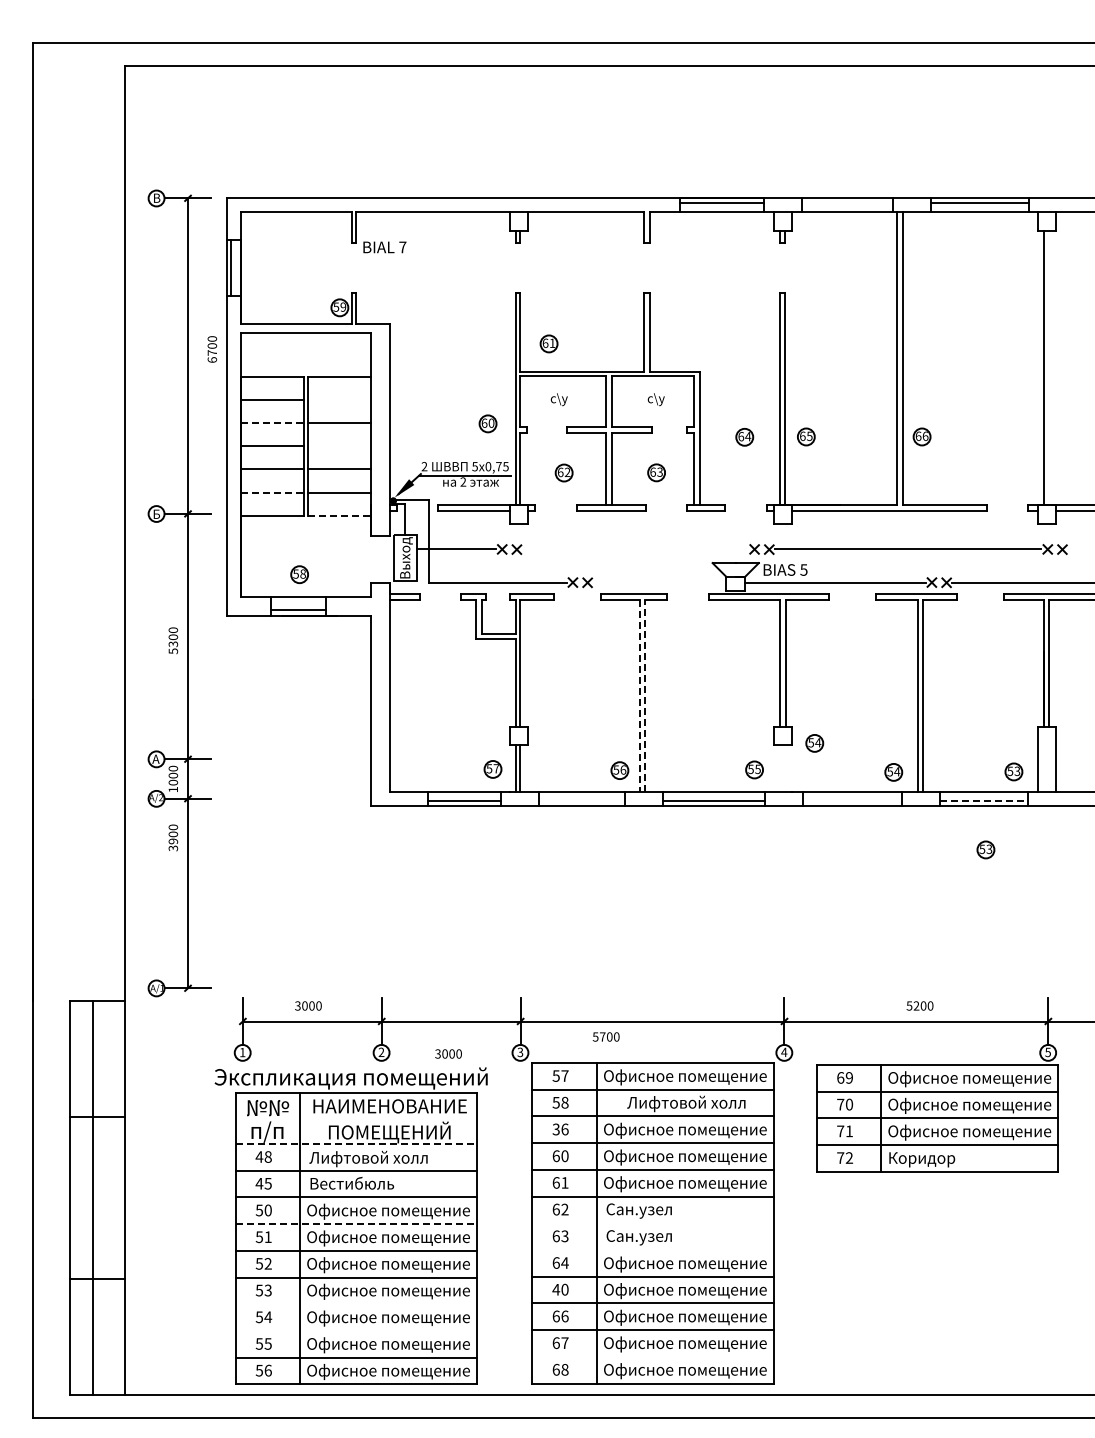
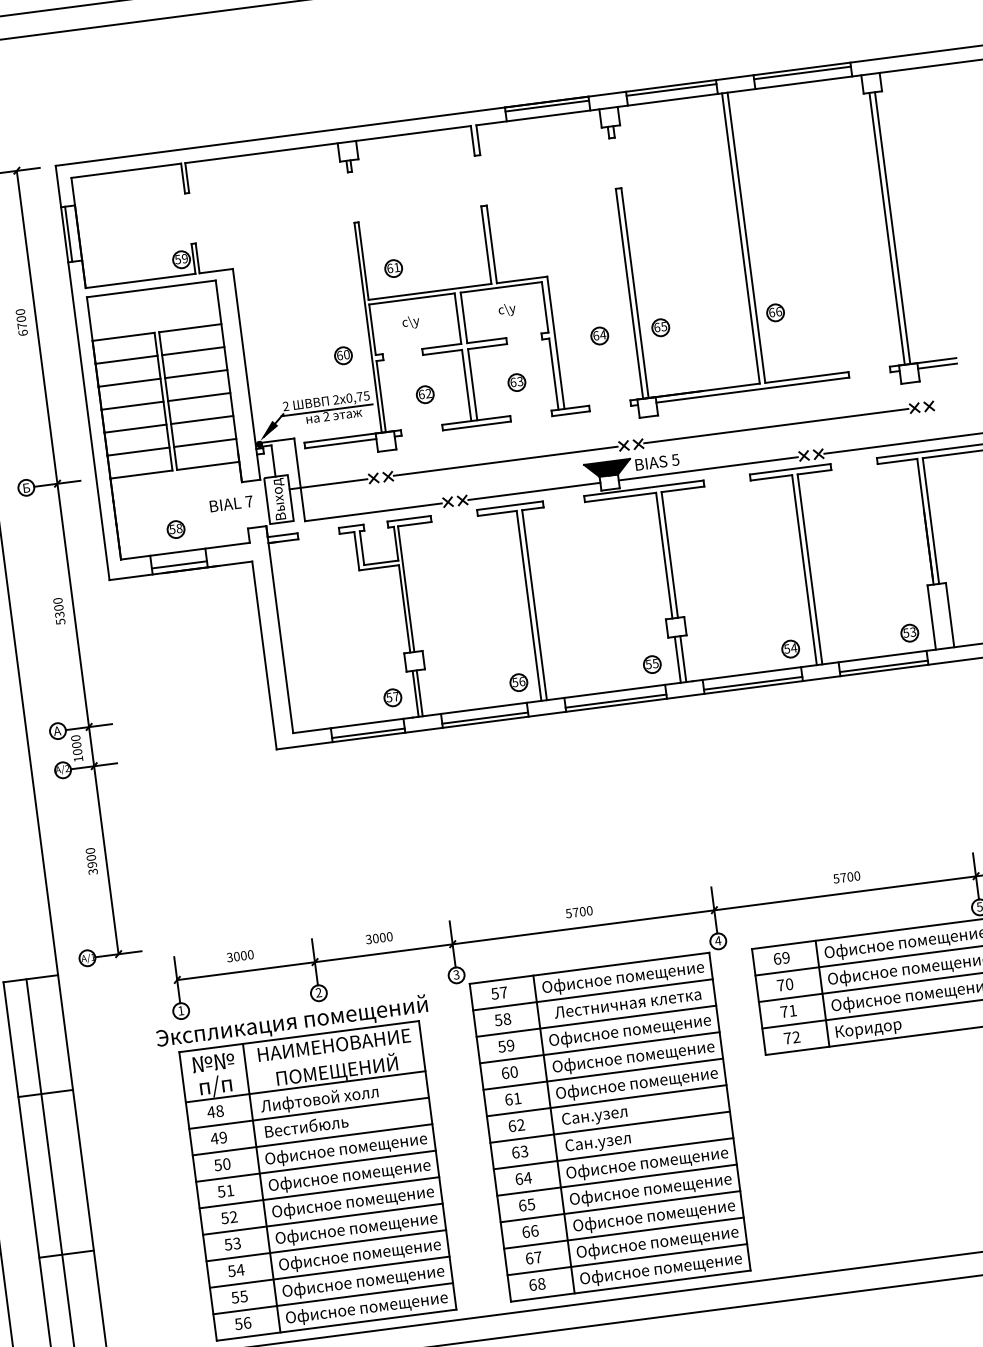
line: (847, 202) -> (671, 89), added
text: (384, 247) -> (231, 504), moved
text: (212, 349) -> (21, 322), moved
line: (1049, 367) -> (892, 227), added
line: (339, 399) -> (193, 350), added
line: (272, 423) -> (129, 383), dashed -> solid
line: (339, 446) -> (199, 397), added
text: (474, 466) -> (335, 399), 5 -> 2
line: (272, 492) -> (138, 451), dashed -> solid
line: (340, 515) -> (208, 465), dashed -> solid
line: (635, 549) -> (505, 461), added
fill: (735, 569) -> (607, 468), added
line: (659, 582) -> (533, 490), added
line: (639, 695) -> (528, 605), dashed -> solid
line: (645, 695) -> (534, 604), dashed -> solid
part: (814, 743) -> (708, 630), removed
line: (780, 768) -> (677, 659), added
line: (786, 768) -> (683, 659), added
line: (581, 801) -> (484, 718), added
line: (851, 801) -> (752, 683), added
line: (984, 801) -> (884, 666), dashed -> solid
text: (173, 837) -> (91, 860), moved
part: (985, 849) -> (891, 713), removed
text: (916, 1005) -> (843, 877), 5200 -> 5700
text: (605, 1036) -> (578, 911), moved
text: (448, 1053) -> (379, 937), moved
text: (686, 1103) -> (627, 1004), Лифтовой холл -> Лестничная клетка
text: (560, 1129) -> (506, 1046), 36 -> 59
line: (356, 1143) -> (305, 1086), dashed -> solid
text: (267, 1183) -> (222, 1137), 45 -> 49
line: (652, 1223) -> (609, 1127), added
line: (356, 1224) -> (316, 1166), dashed -> solid
line: (652, 1249) -> (612, 1153), added
text: (560, 1289) -> (526, 1204), 40 -> 65
line: (356, 1304) -> (326, 1245), added
line: (356, 1330) -> (329, 1271), added
line: (652, 1356) -> (626, 1259), added

